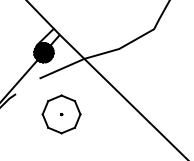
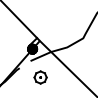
part: (61, 114) -> (40, 77), size x0.7

